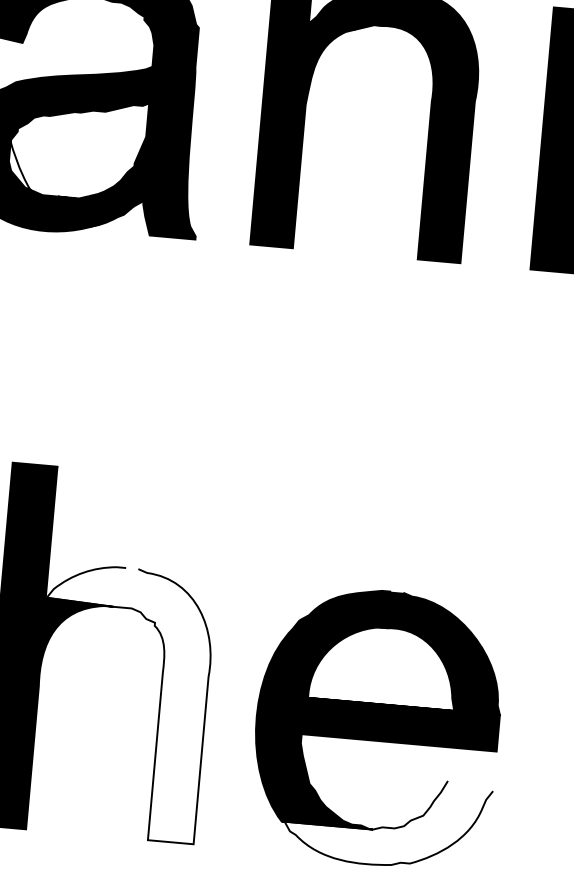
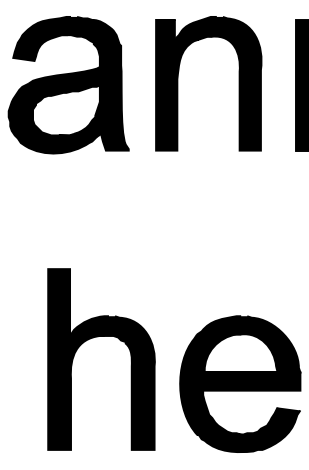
fill: (121, 701) -> (112, 382), added
fill: (385, 820) -> (248, 429), added

